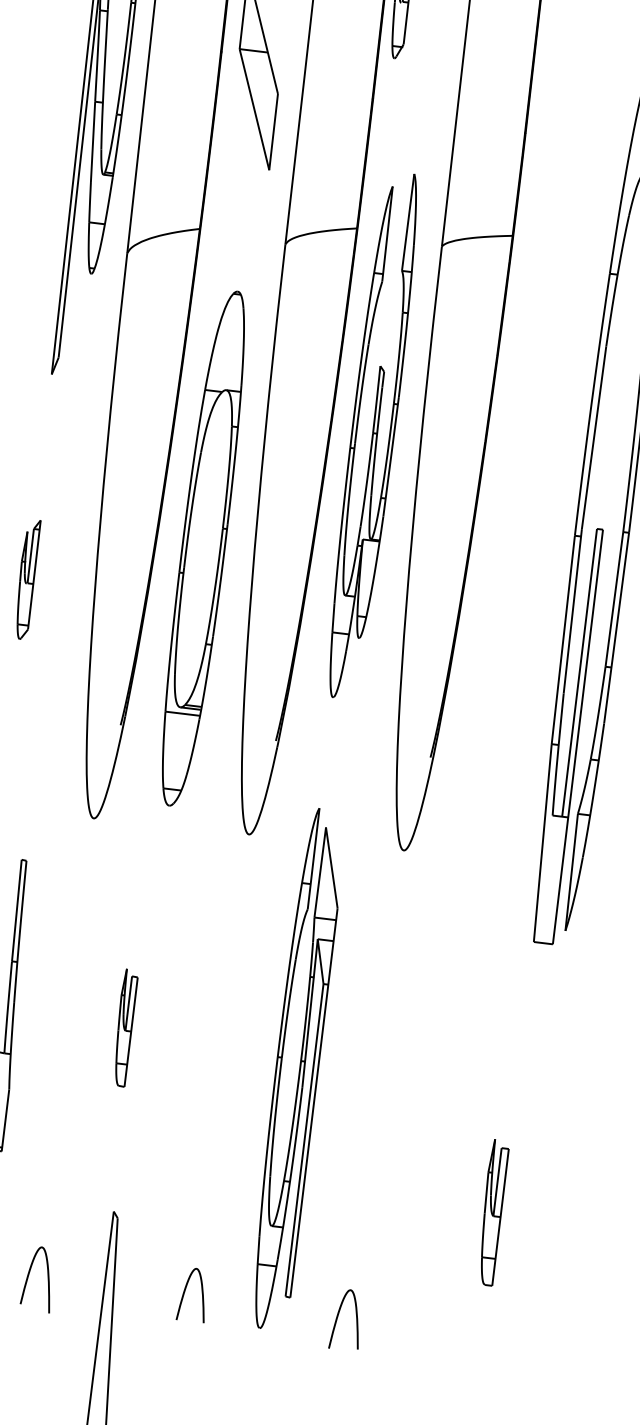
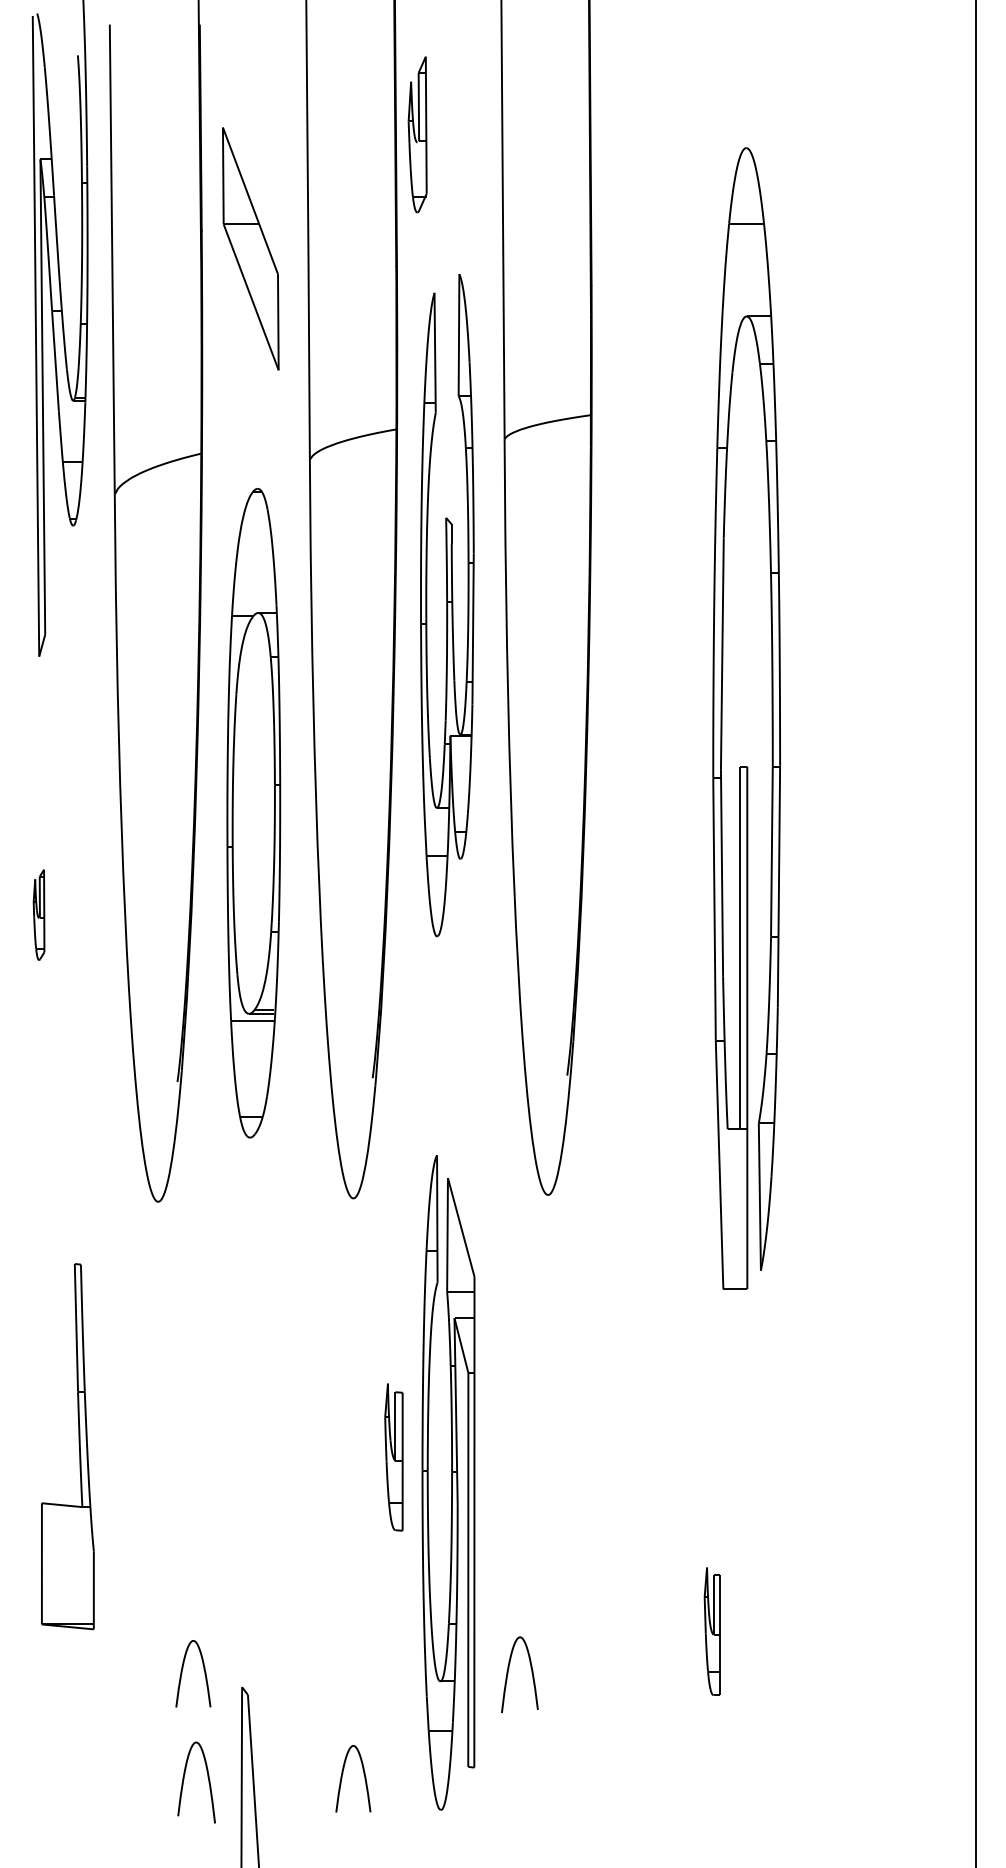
part: (373, 435) -> (447, 605), moved
part: (203, 548) -> (253, 813), moved
part: (26, 578) -> (38, 914), size x0.6
part: (124, 1027) -> (393, 1457), moved
curve: (84, 1193) -> (203, 1669), added
part: (491, 1212) -> (711, 1631), size x0.7
curve: (47, 1280) -> (208, 1782), moved
curve: (337, 1318) -> (508, 1674), moved

